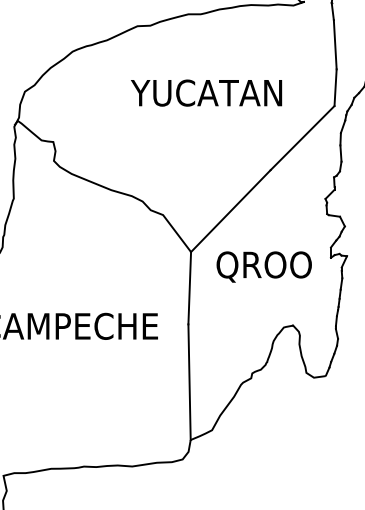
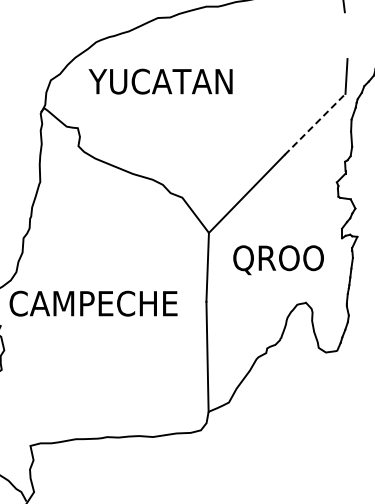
line: (334, 44) -> (345, 35), removed
text: (206, 92) -> (160, 81), moved
line: (303, 138) -> (315, 124), solid -> dashed
text: (264, 267) -> (278, 260), moved

